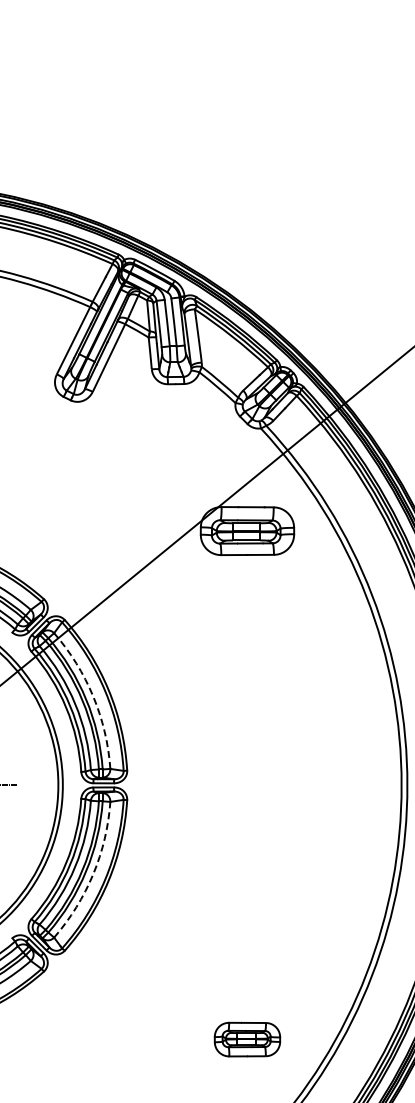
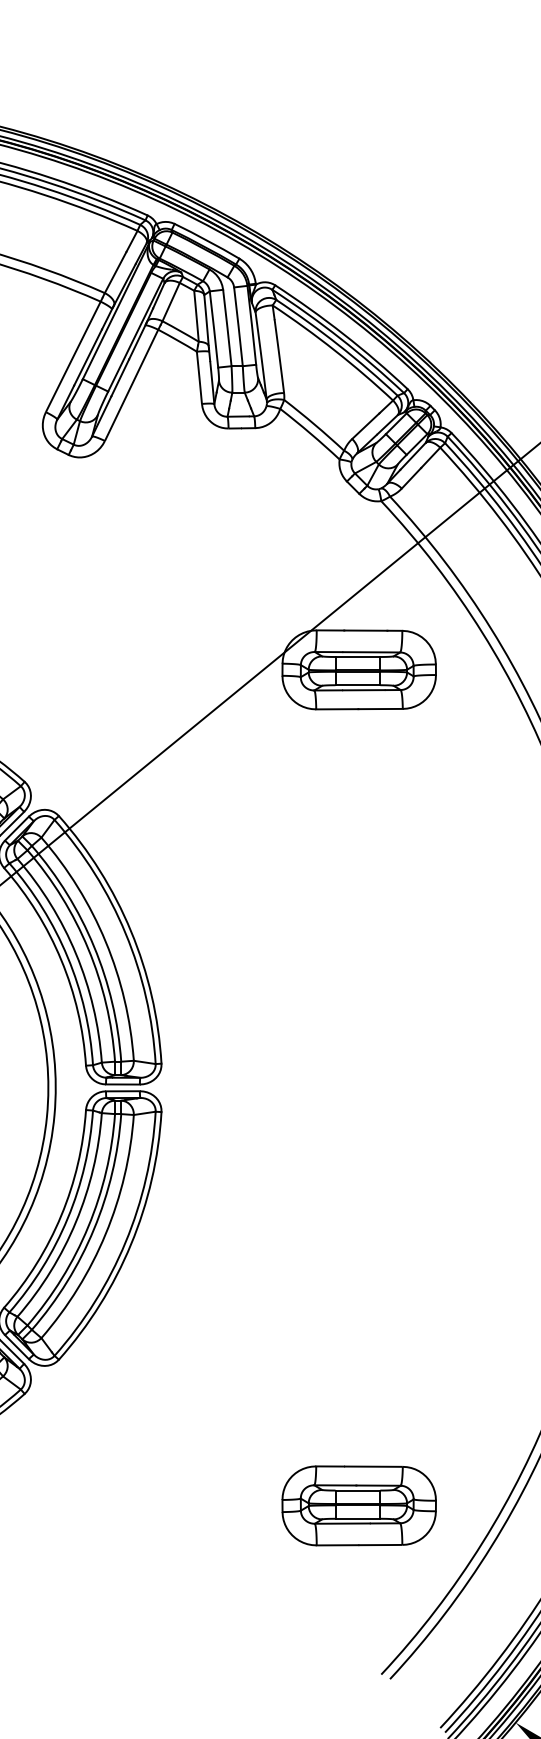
arc: (93, 696) -> (106, 941), dashed -> solid
arc: (93, 874) -> (106, 1234), dashed -> solid
part: (247, 1039) -> (359, 1505), size x1.43

